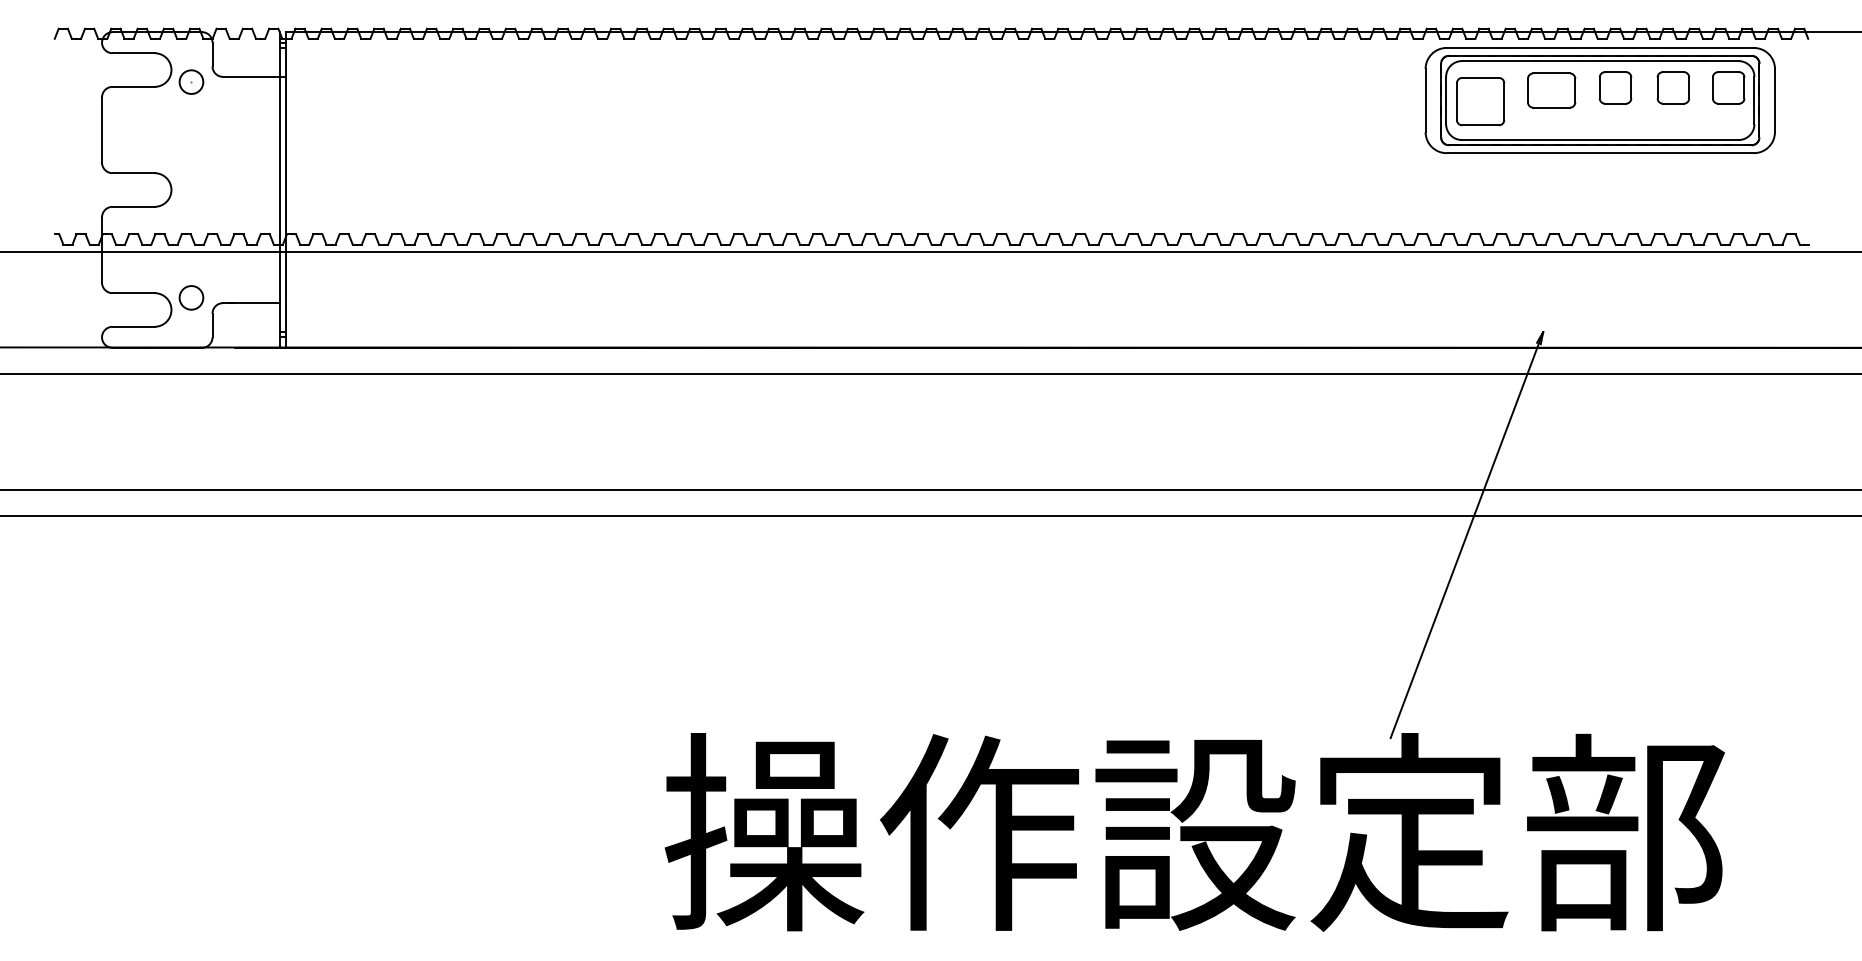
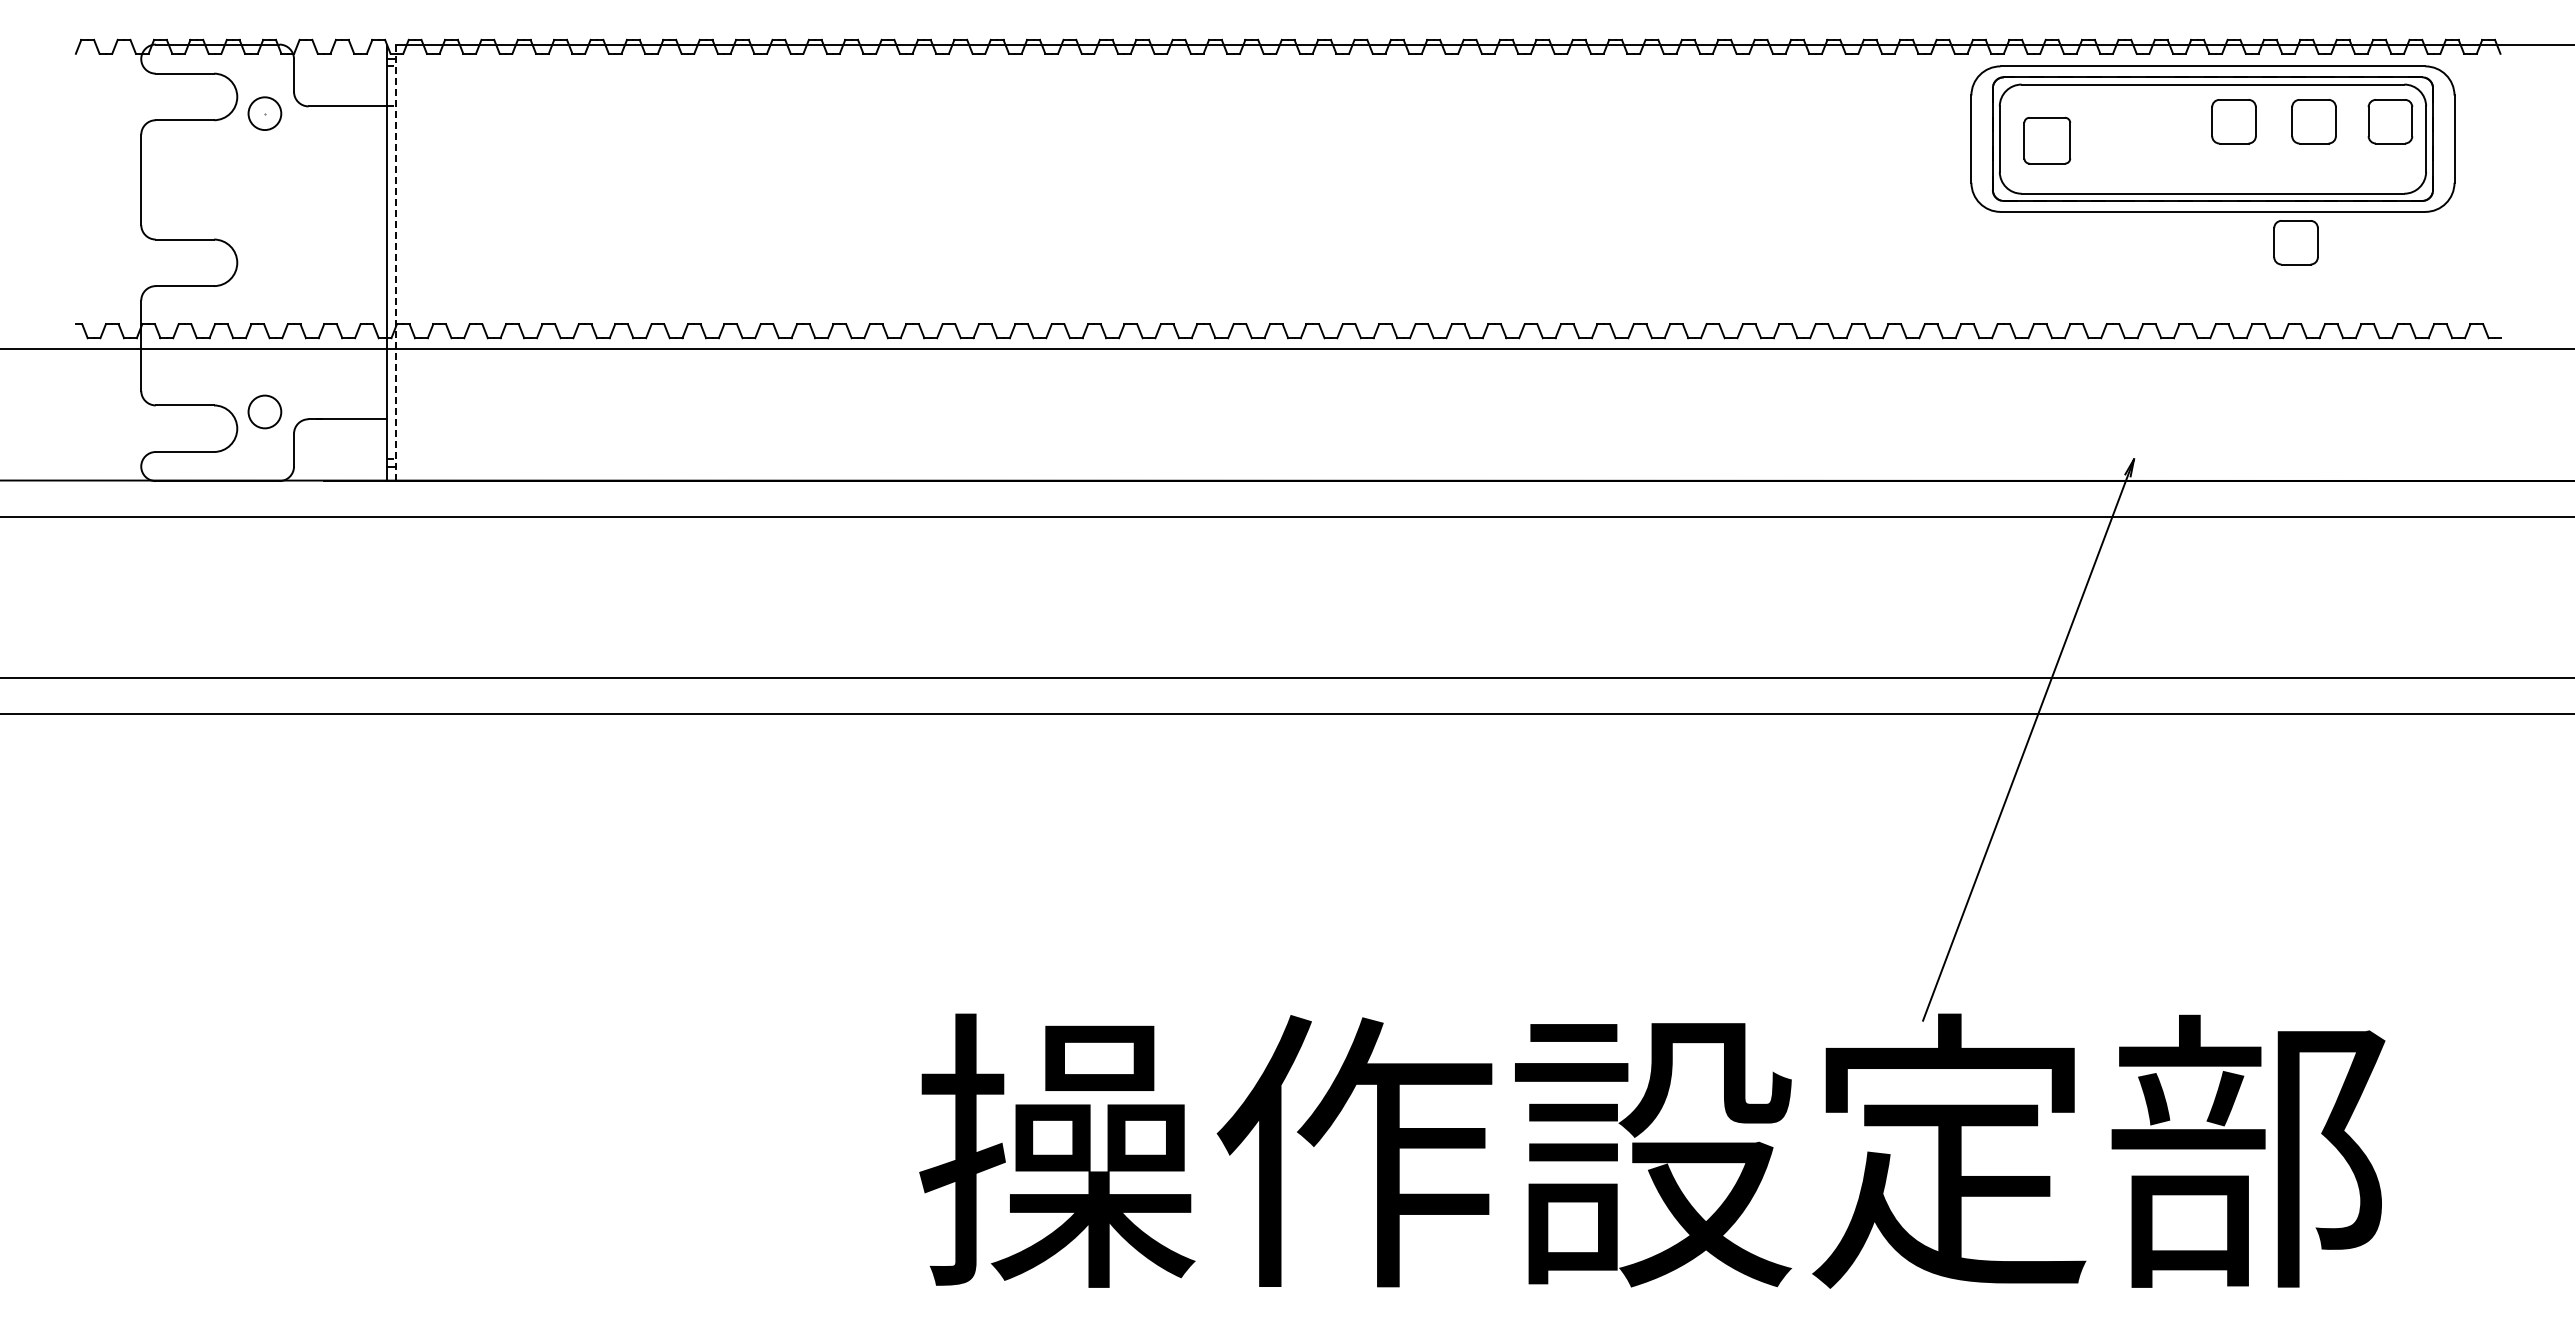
part: (1551, 89) -> (2145, 124), removed
part: (1479, 101) -> (2046, 140), size x0.7
part: (1659, 175) -> (2295, 242), added
line: (285, 189) -> (395, 262), solid -> dashed

